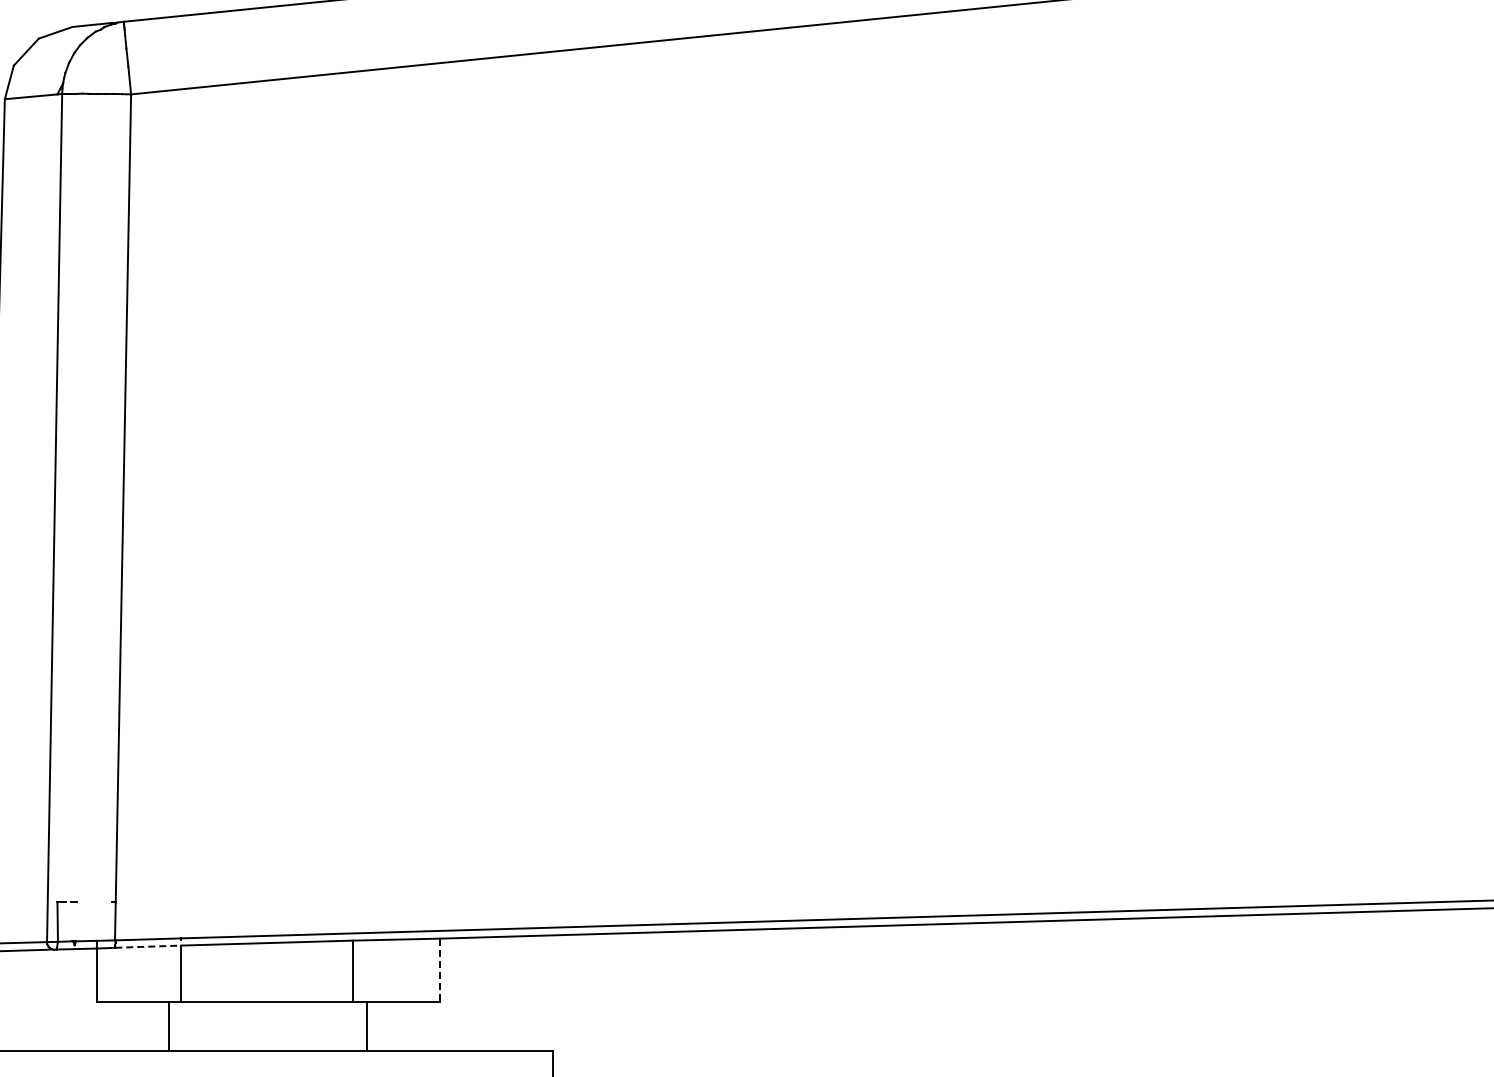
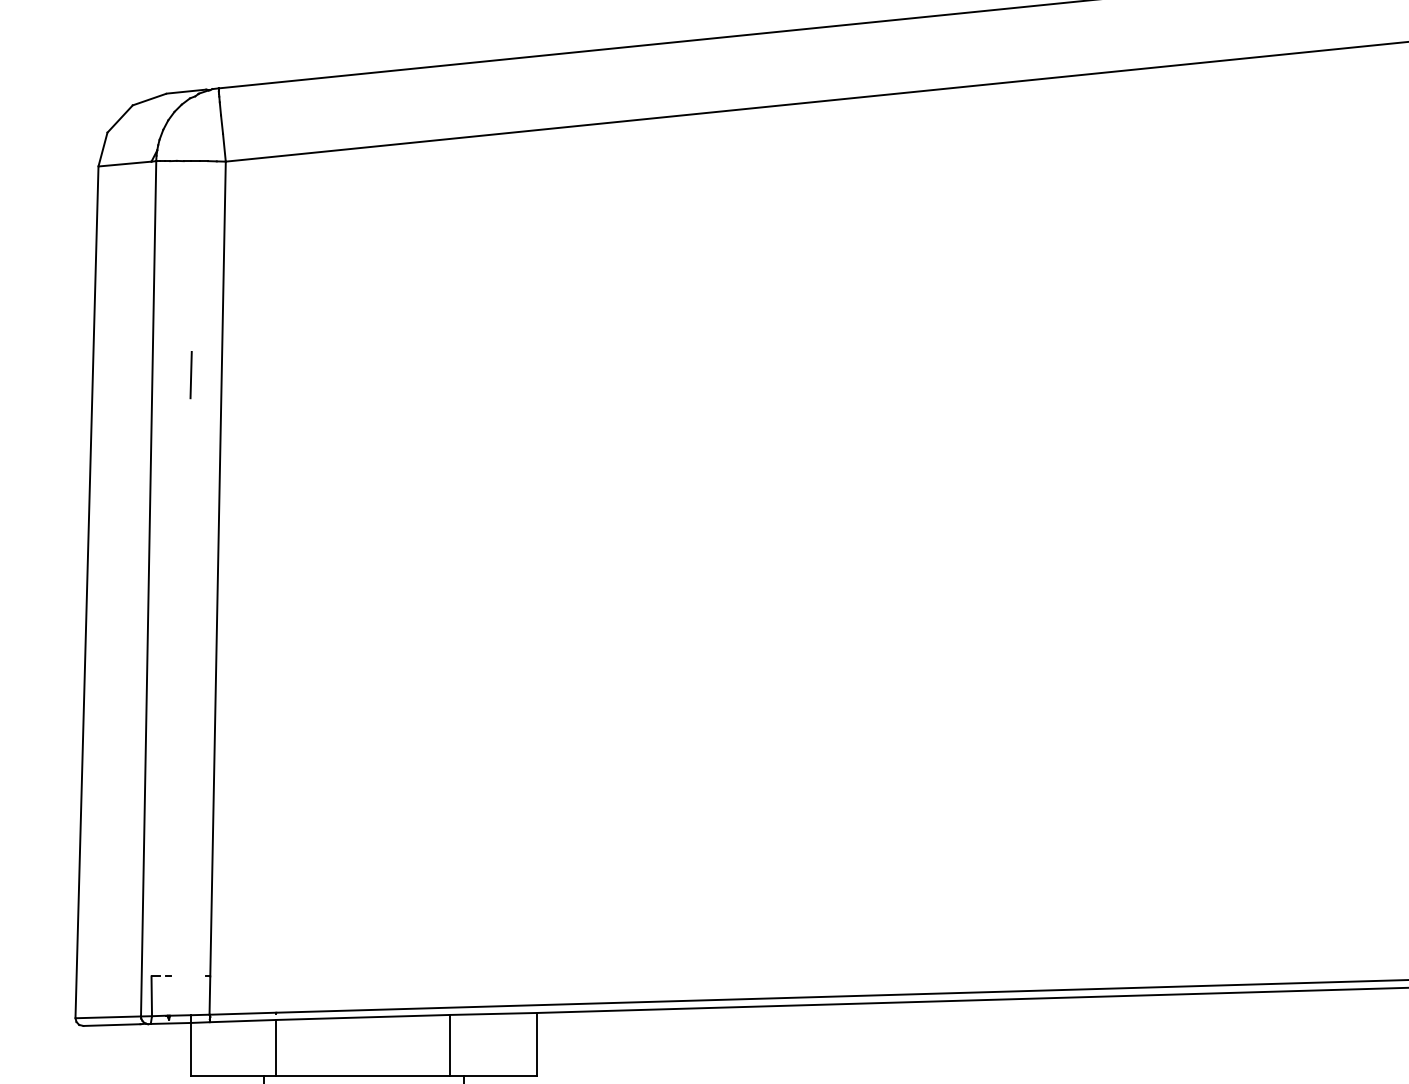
line: (96, 305) -> (190, 374), added
line: (148, 946) -> (243, 1020), dashed -> solid
line: (440, 970) -> (537, 1045), dashed -> solid

